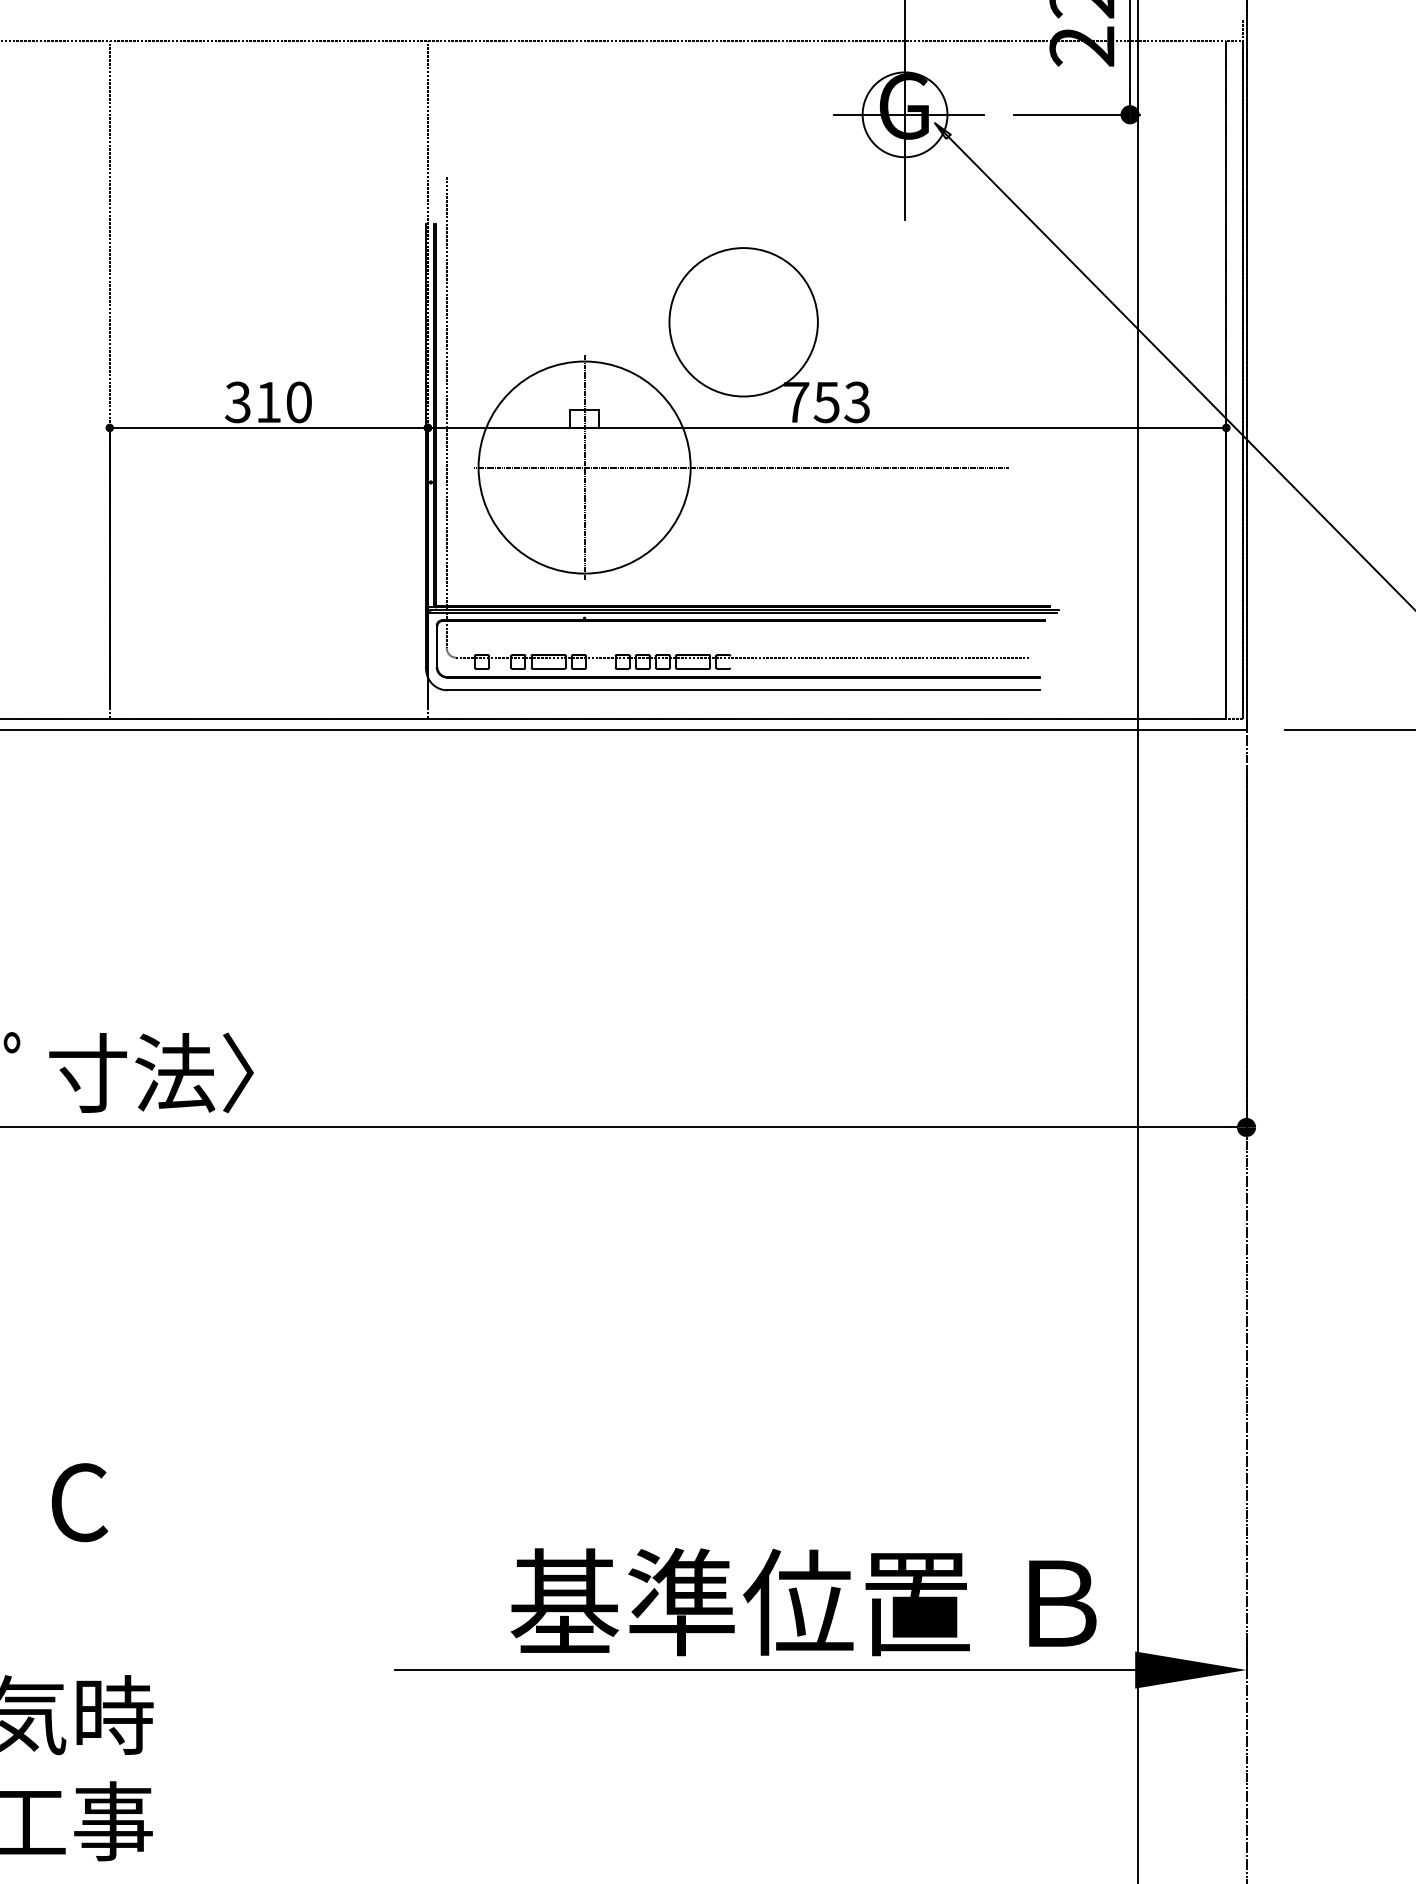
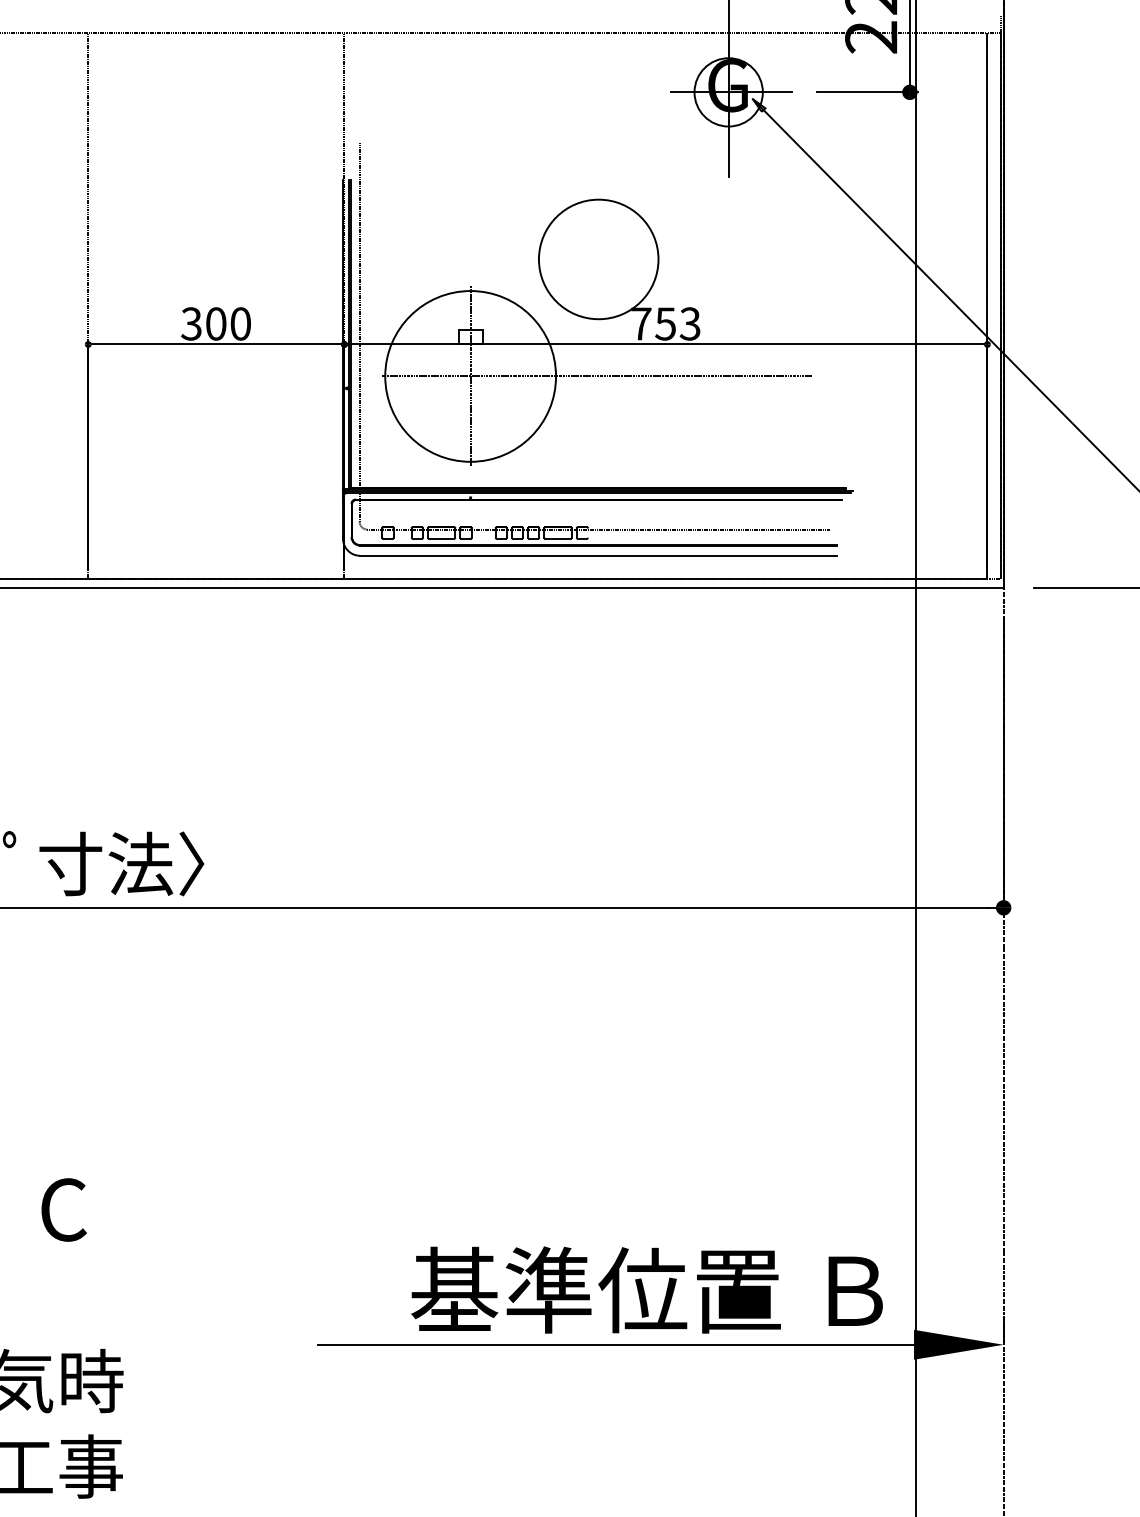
text: (268, 402) -> (216, 324), 310 -> 300

